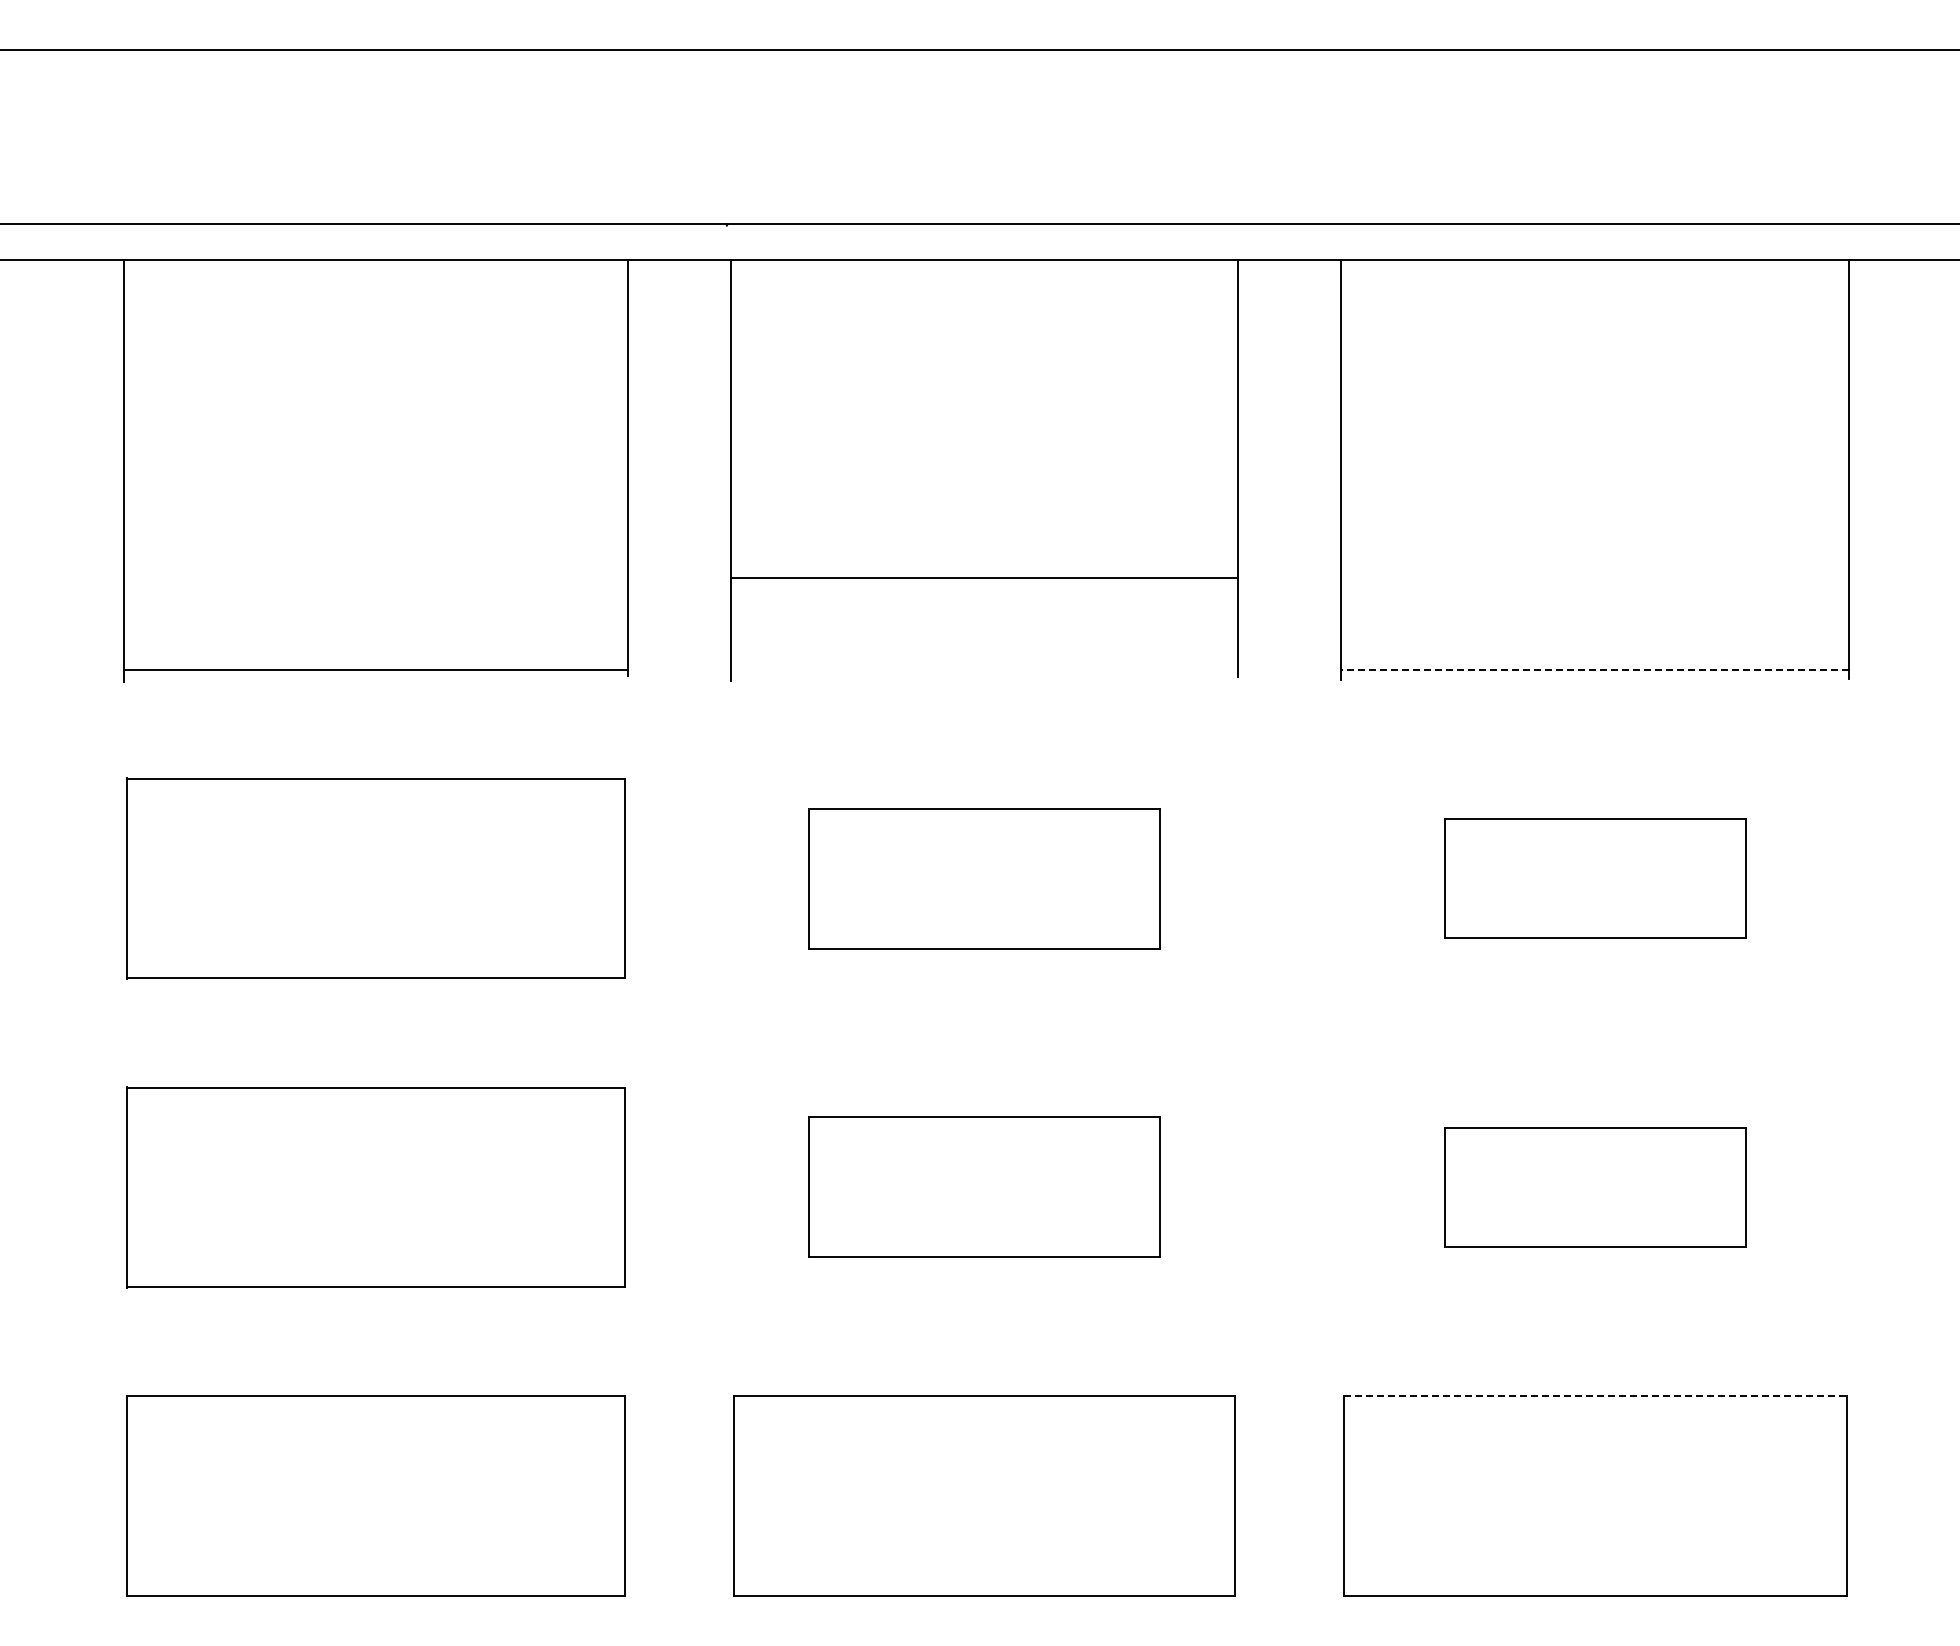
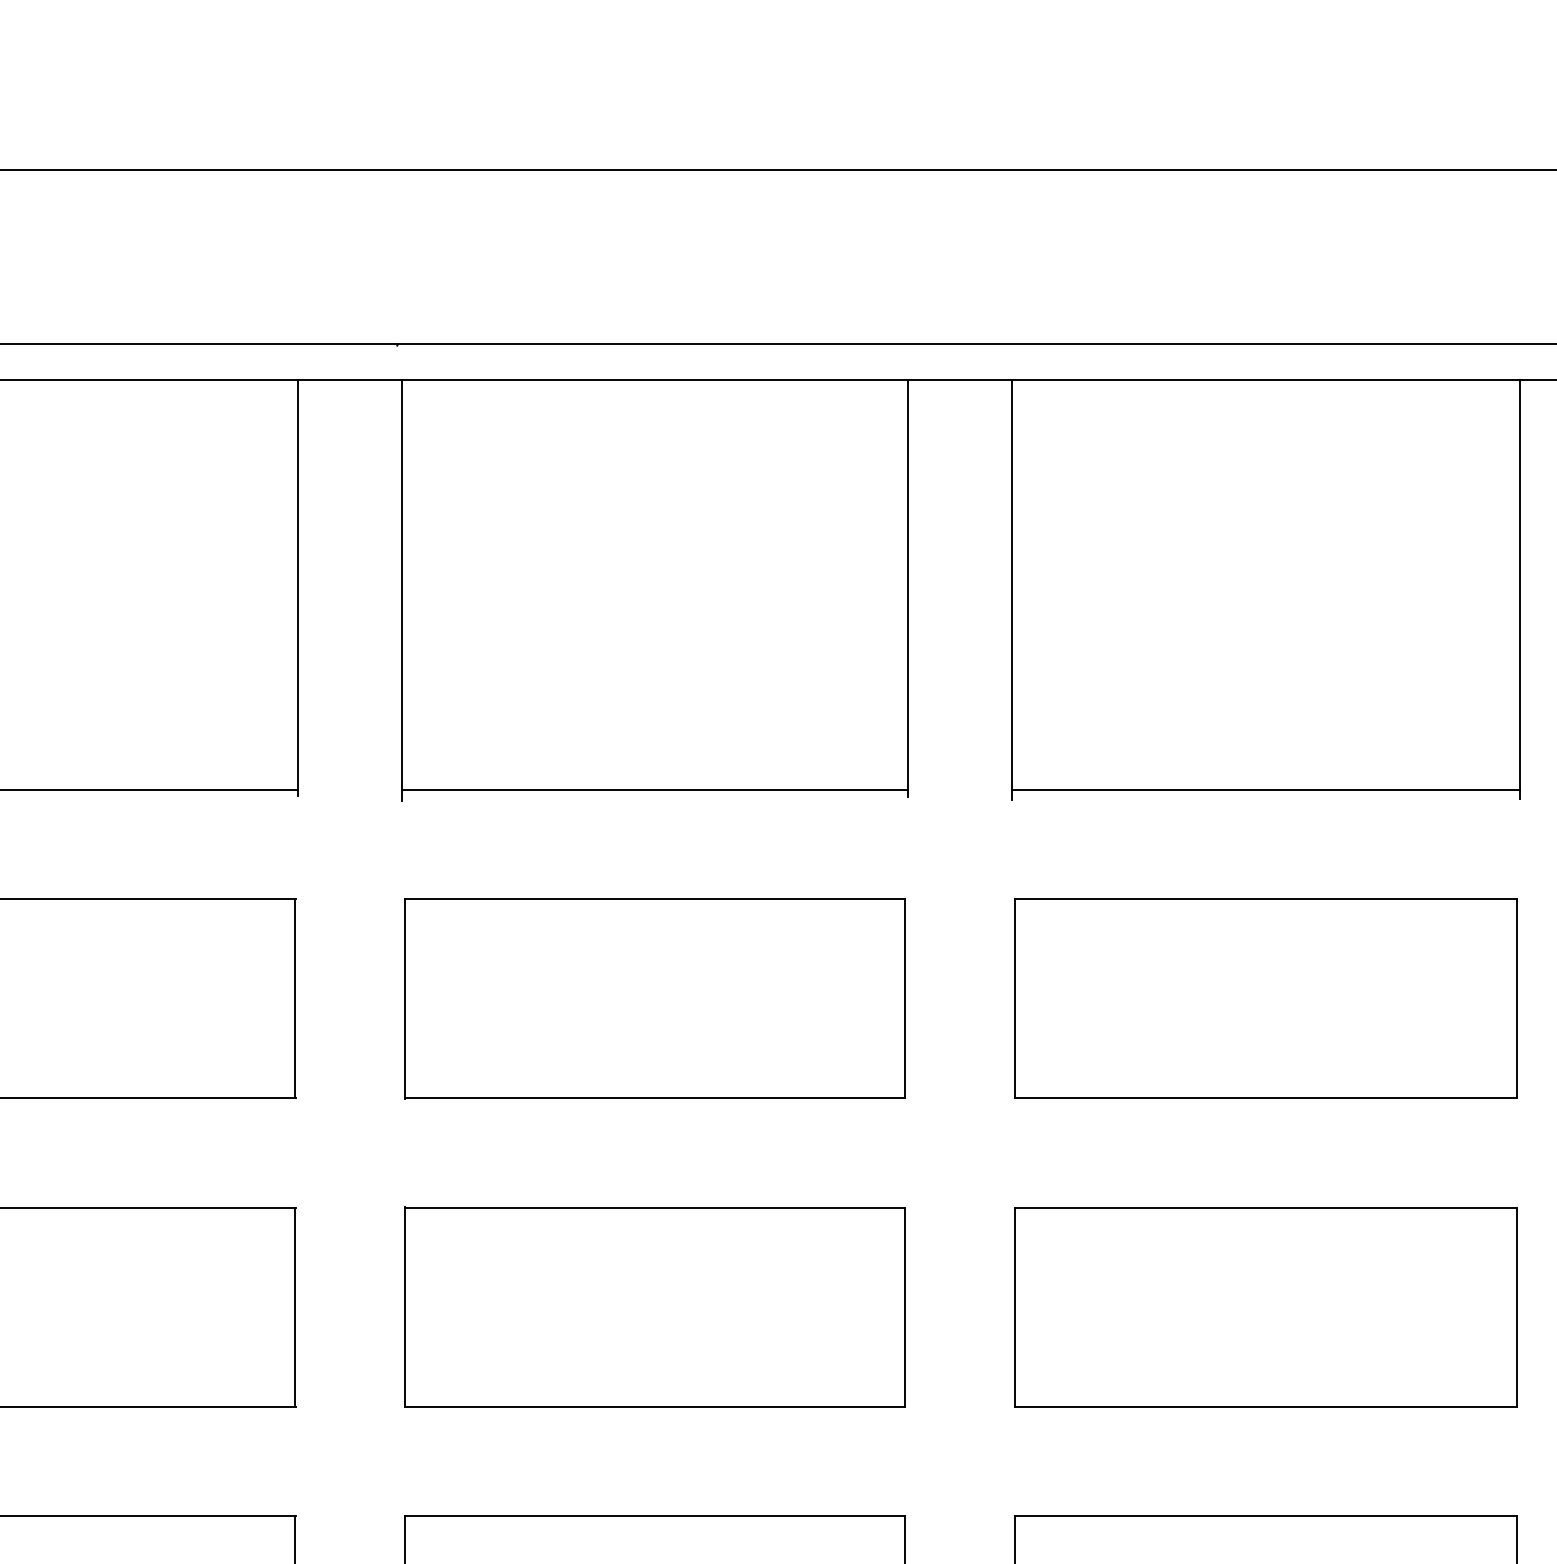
line: (984, 577) -> (655, 789), moved
line: (1595, 669) -> (1266, 789), dashed -> solid
part: (984, 878) -> (655, 998), size x1.43
part: (1595, 878) -> (1266, 998), size x1.67
part: (984, 1186) -> (655, 1306), size x1.43
part: (1595, 1187) -> (1266, 1307), size x1.67
line: (1595, 1396) -> (1266, 1516), dashed -> solid

